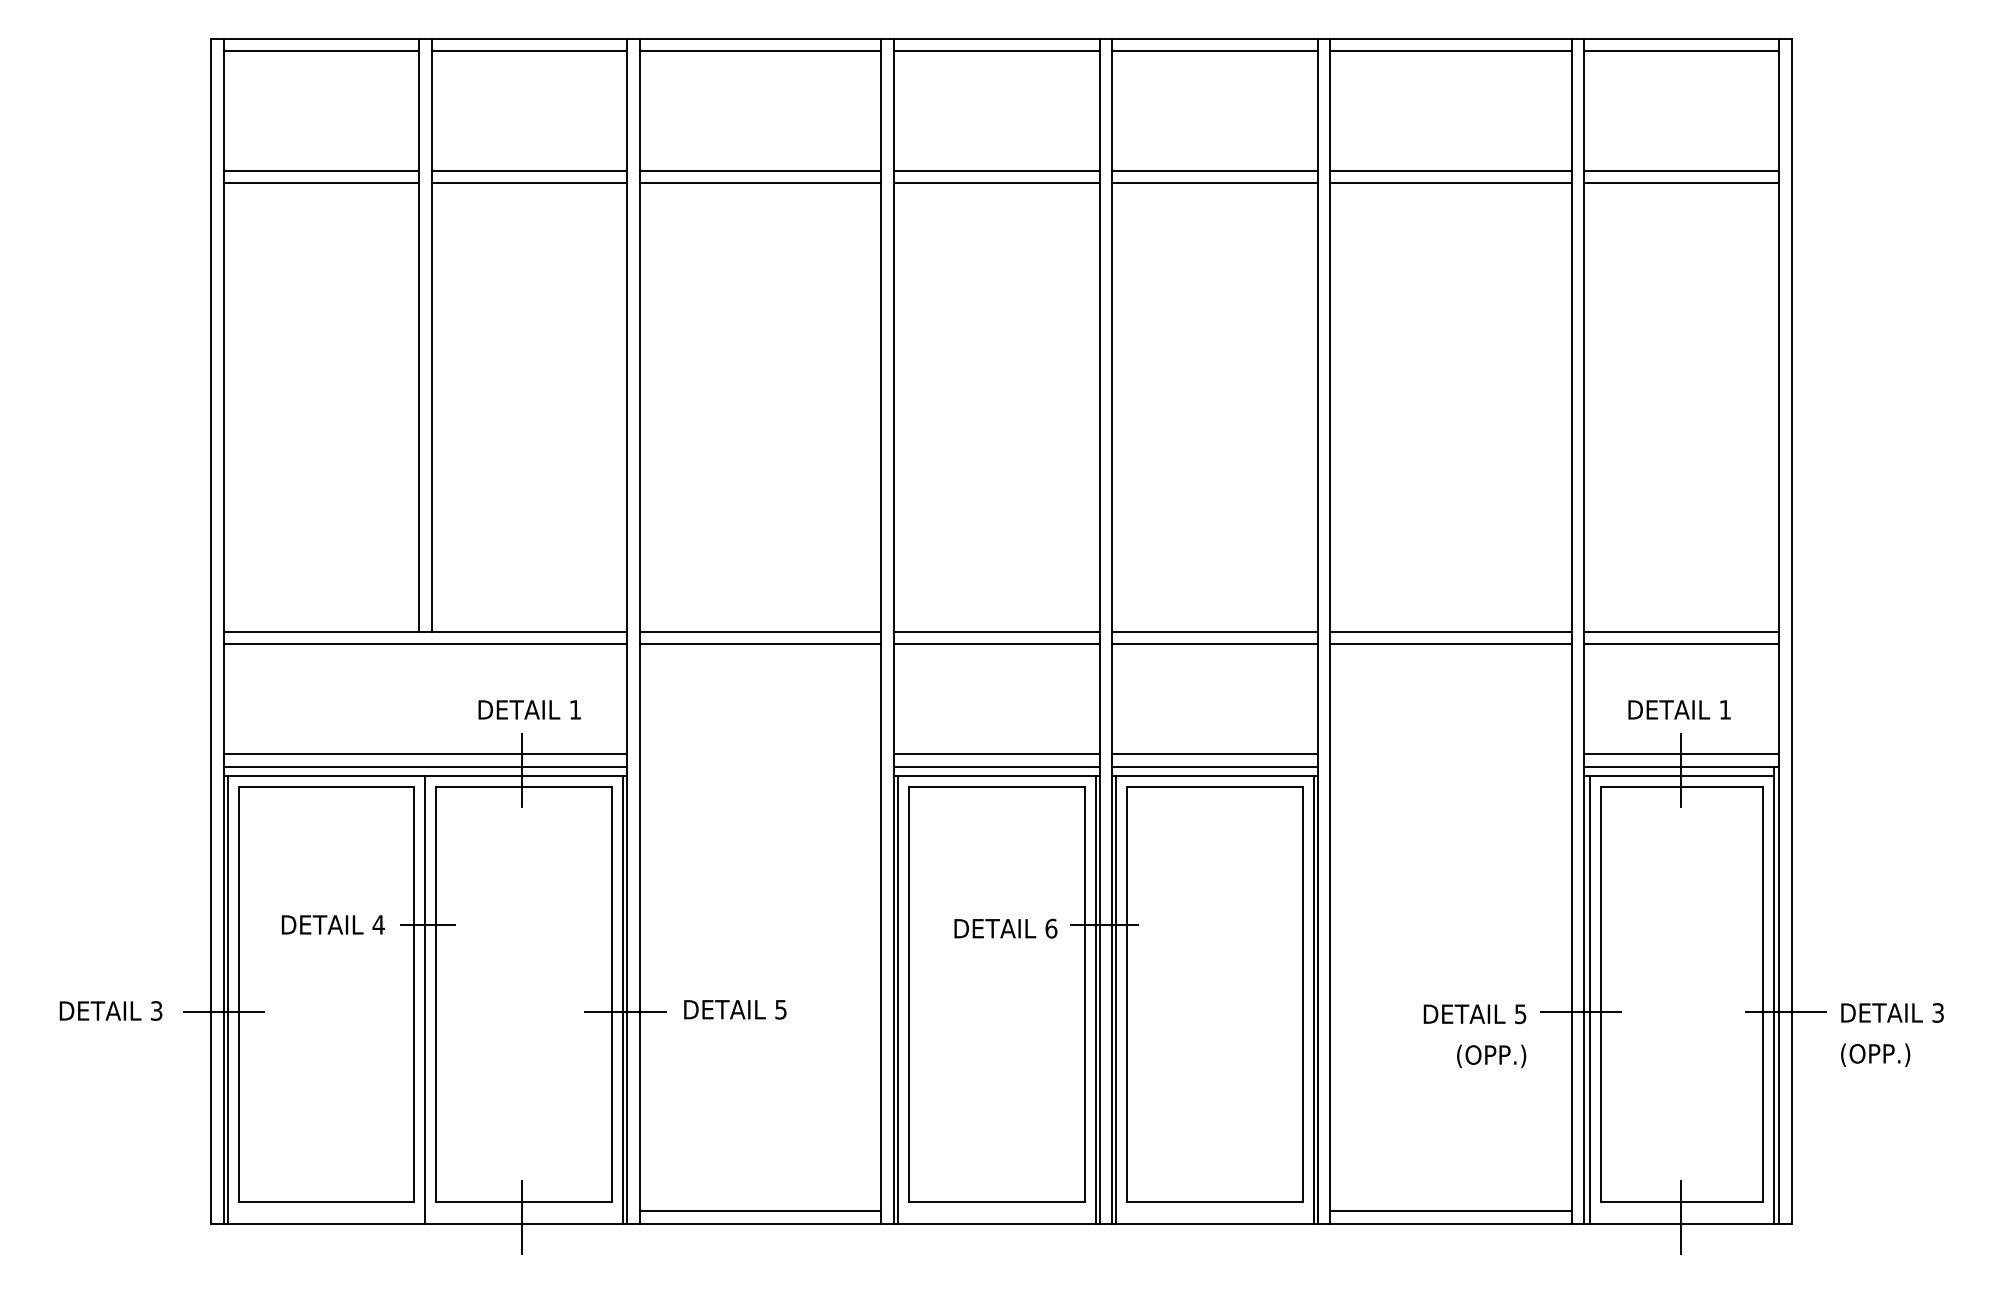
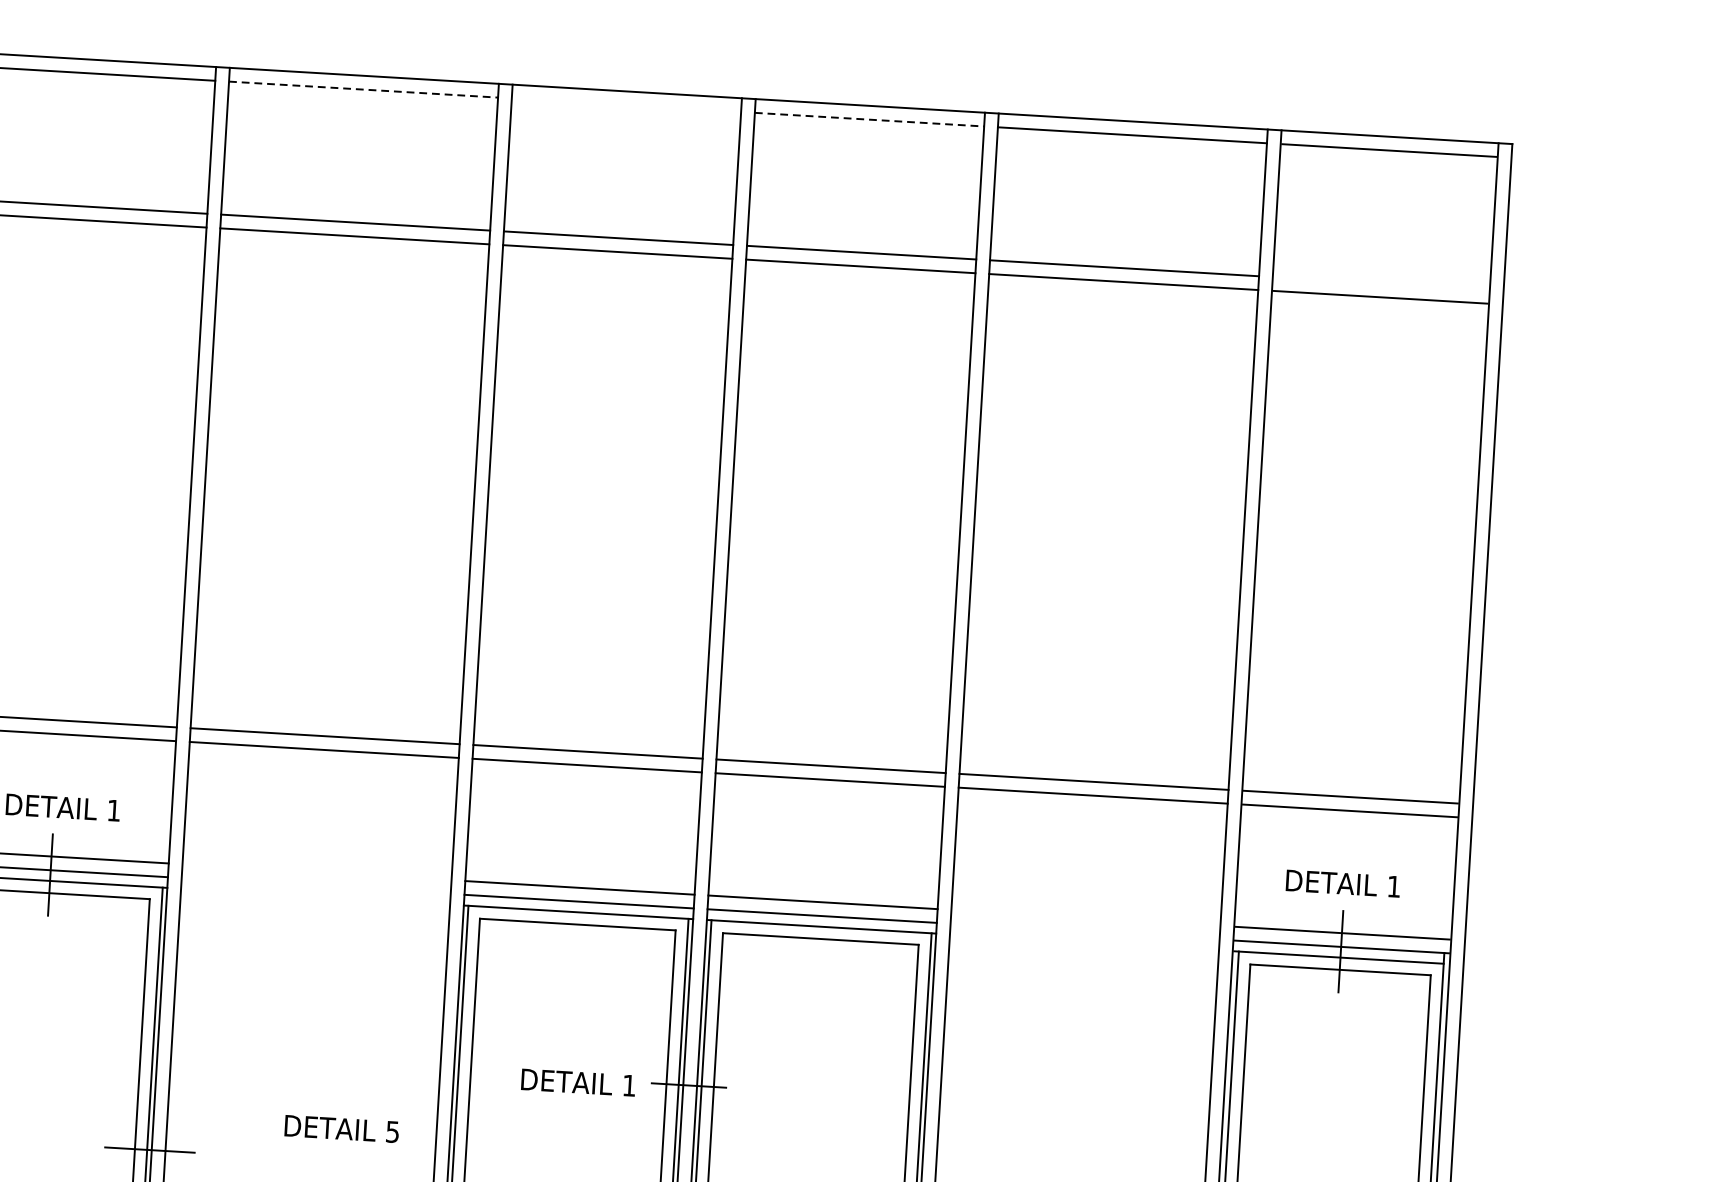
line: (760, 51) -> (363, 89), solid -> dashed
line: (996, 51) -> (626, 105), removed
line: (1214, 51) -> (869, 119), solid -> dashed
line: (1681, 170) -> (1381, 283), removed
text: (1051, 928) -> (629, 1085), 6 -> 1
text: (735, 1009) -> (342, 1128), moved

